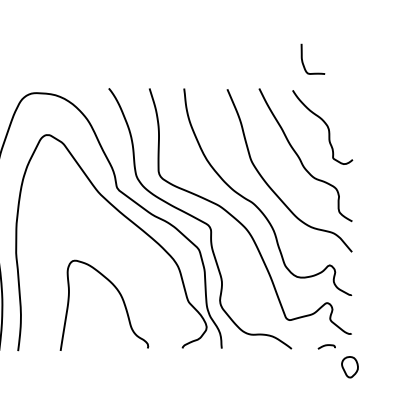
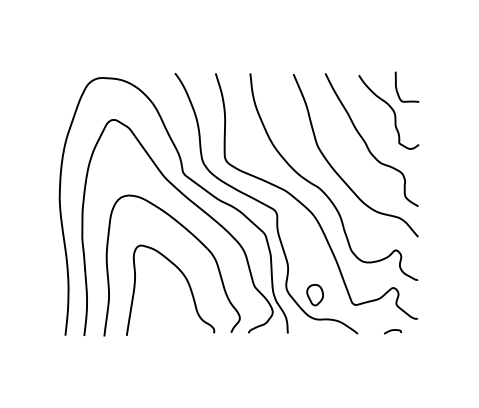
curve: (303, 60) -> (397, 88), moved
curve: (130, 254) -> (196, 239), added
part: (349, 367) -> (314, 295), moved

